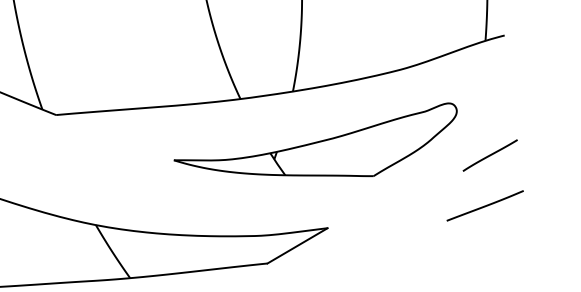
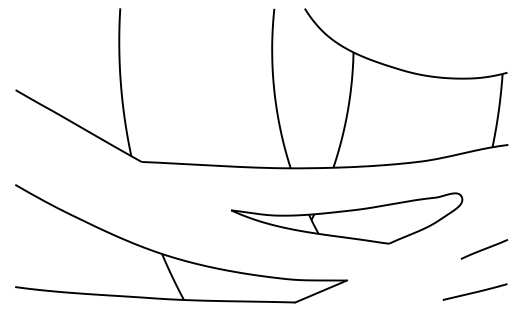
line: (489, 155) -> (483, 249), moved
line: (484, 205) -> (474, 291), moved

